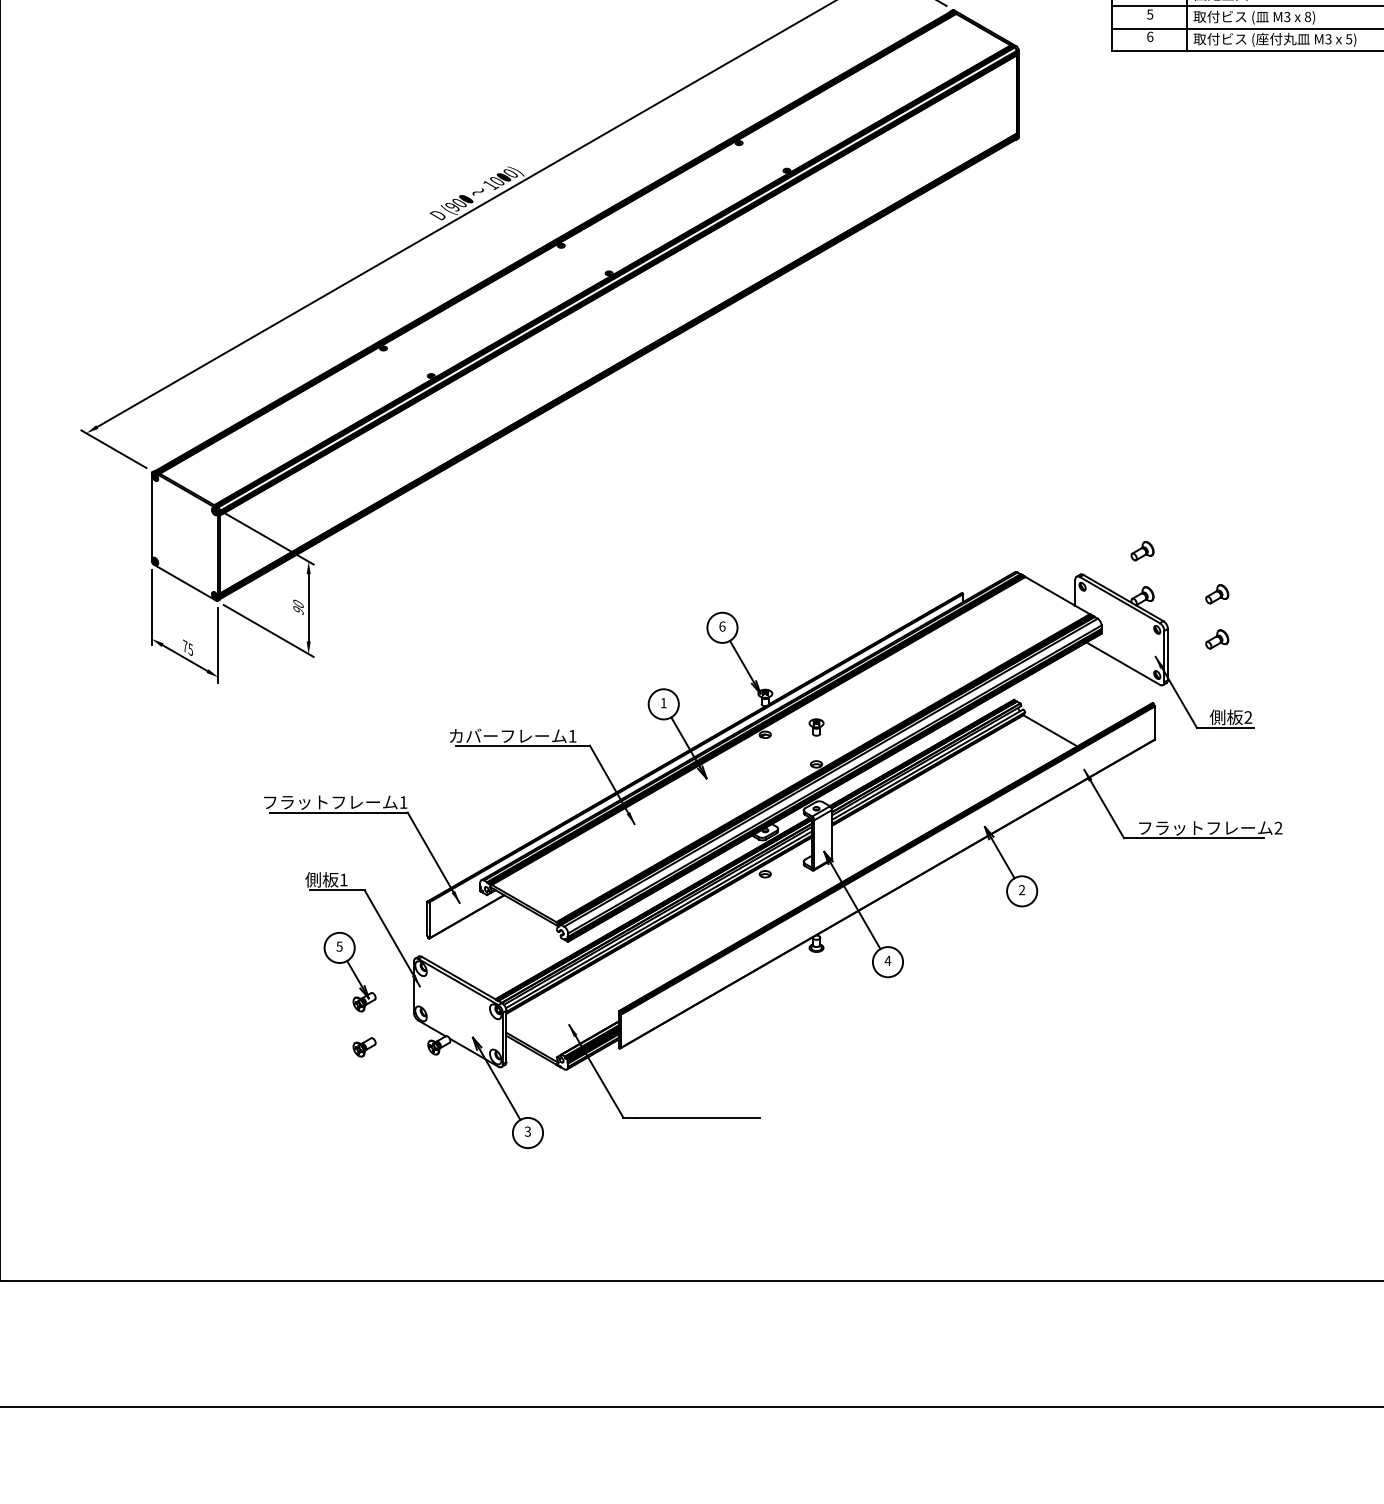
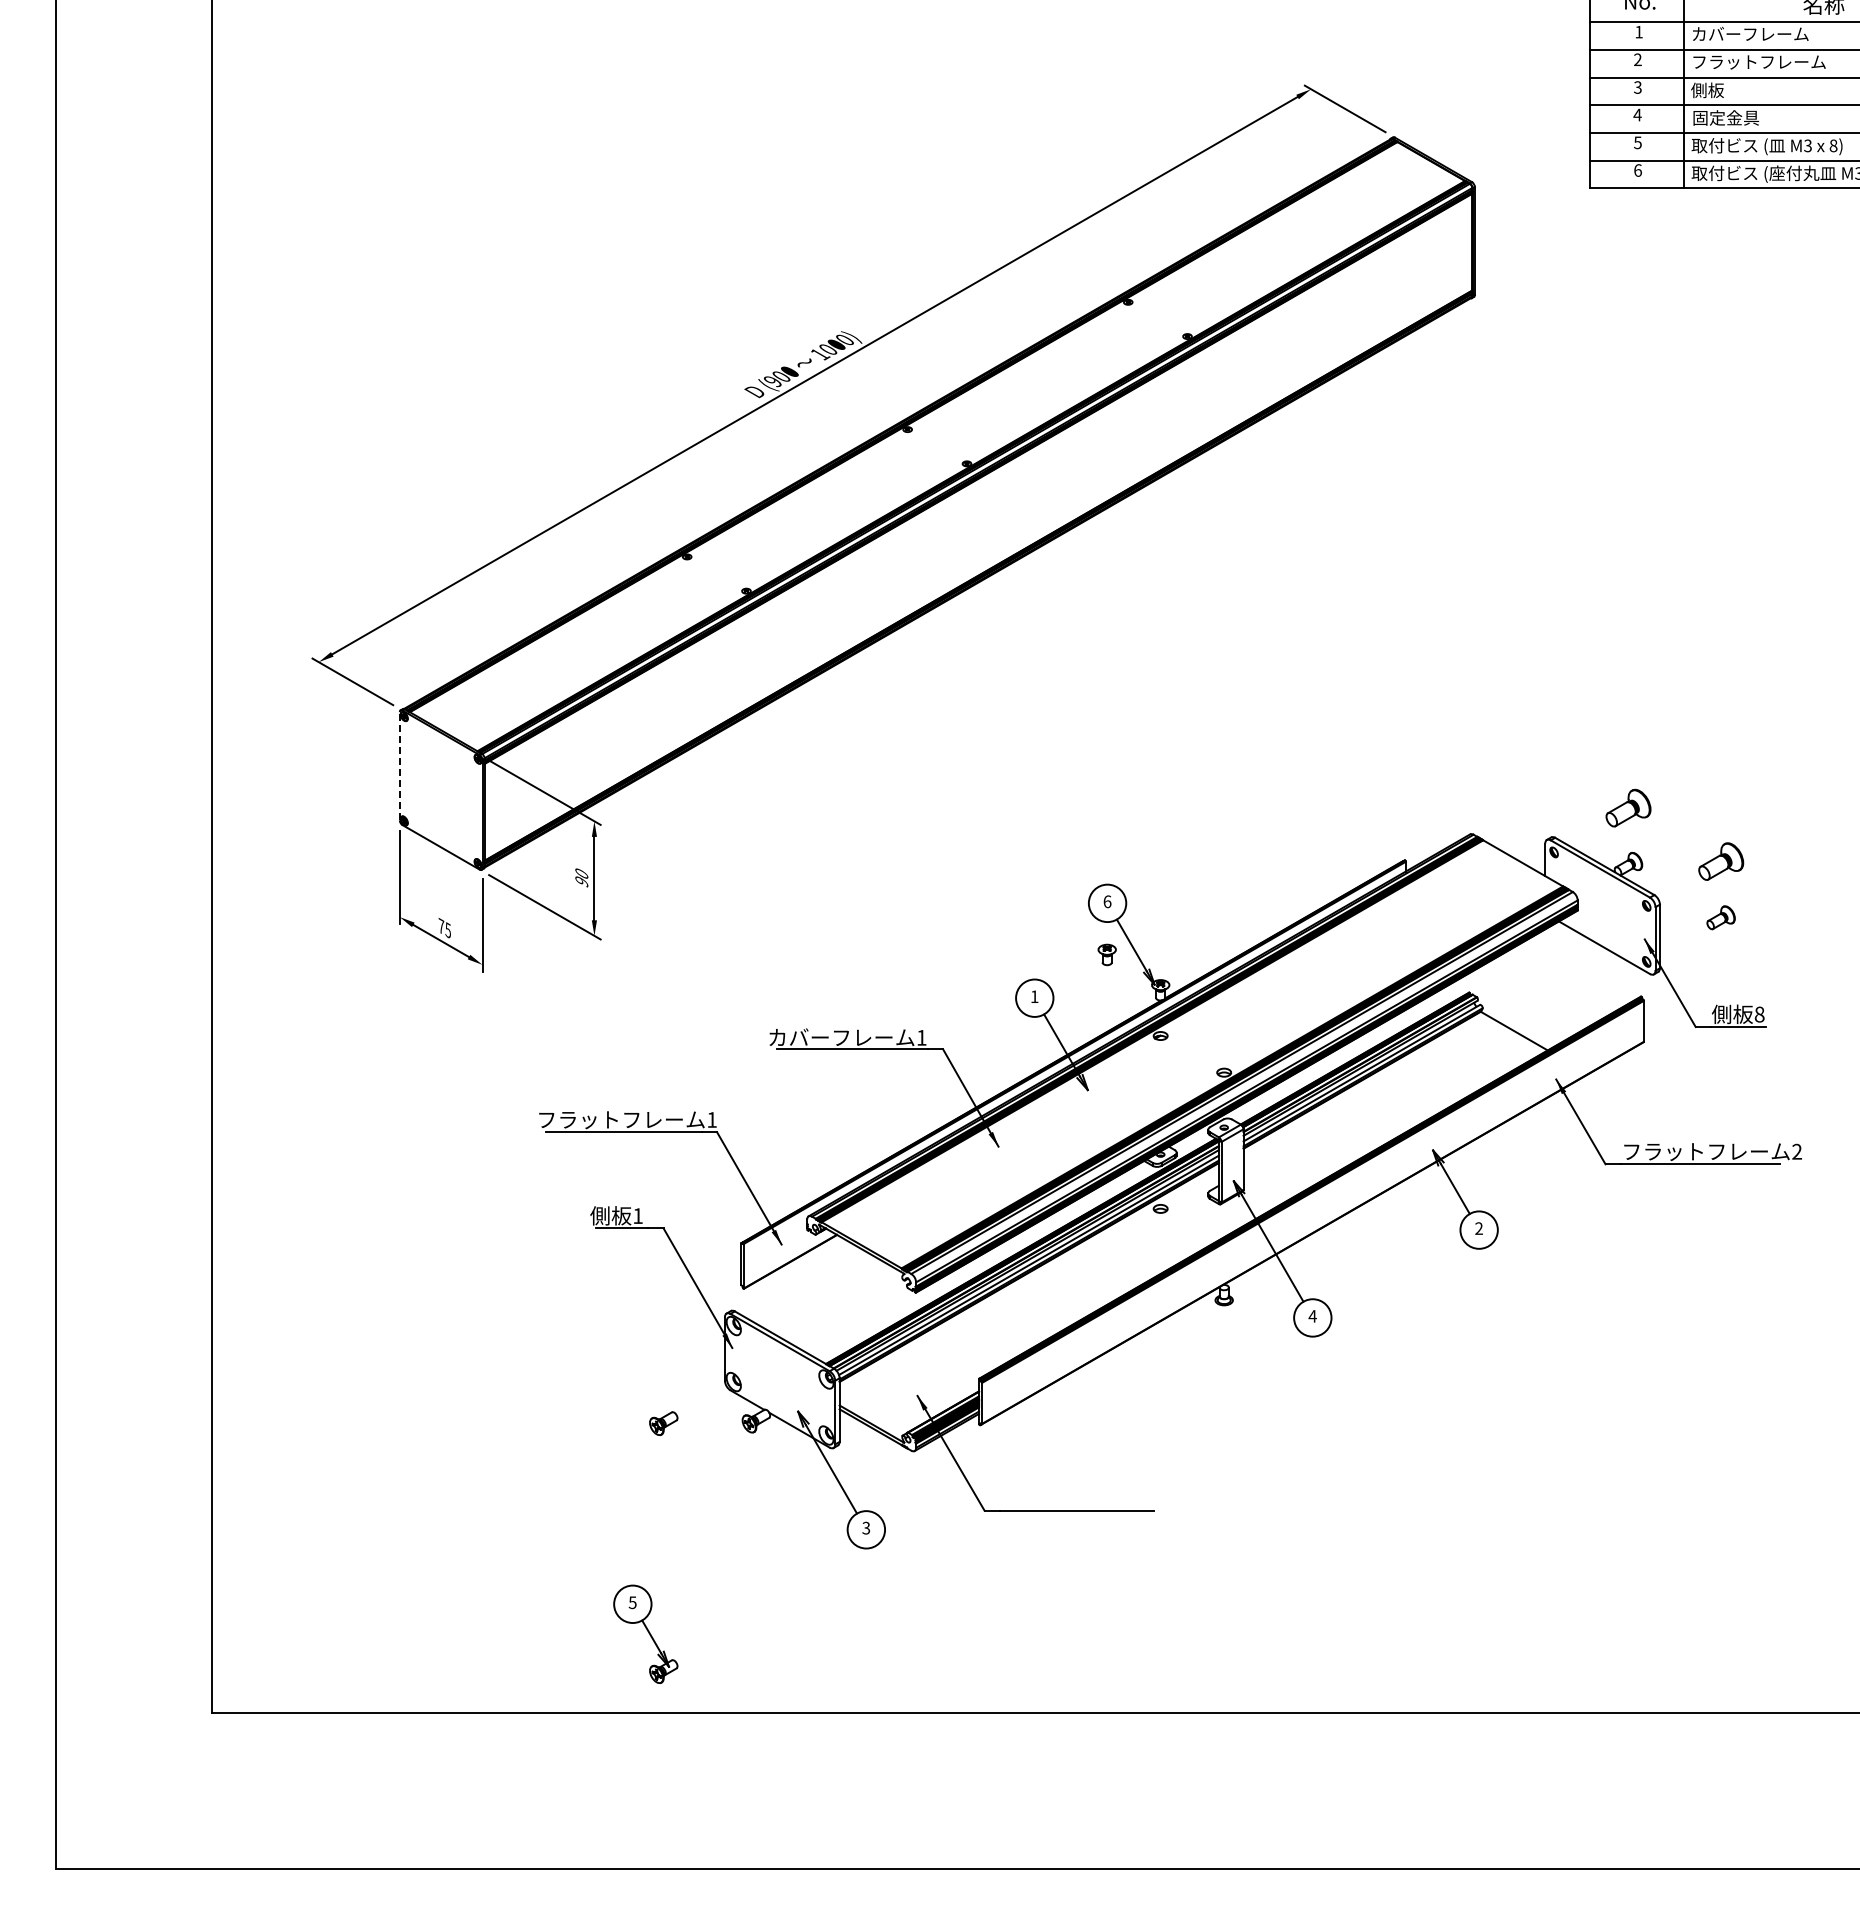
line: (151, 516) -> (399, 765), solid -> dashed
part: (1142, 551) -> (1628, 808), size x1.6
part: (1216, 594) -> (1720, 861), size x1.6
text: (1248, 717) -> (1759, 1014), 2 -> 8
part: (815, 727) -> (1106, 954), moved
part: (349, 971) -> (645, 1633), moved

